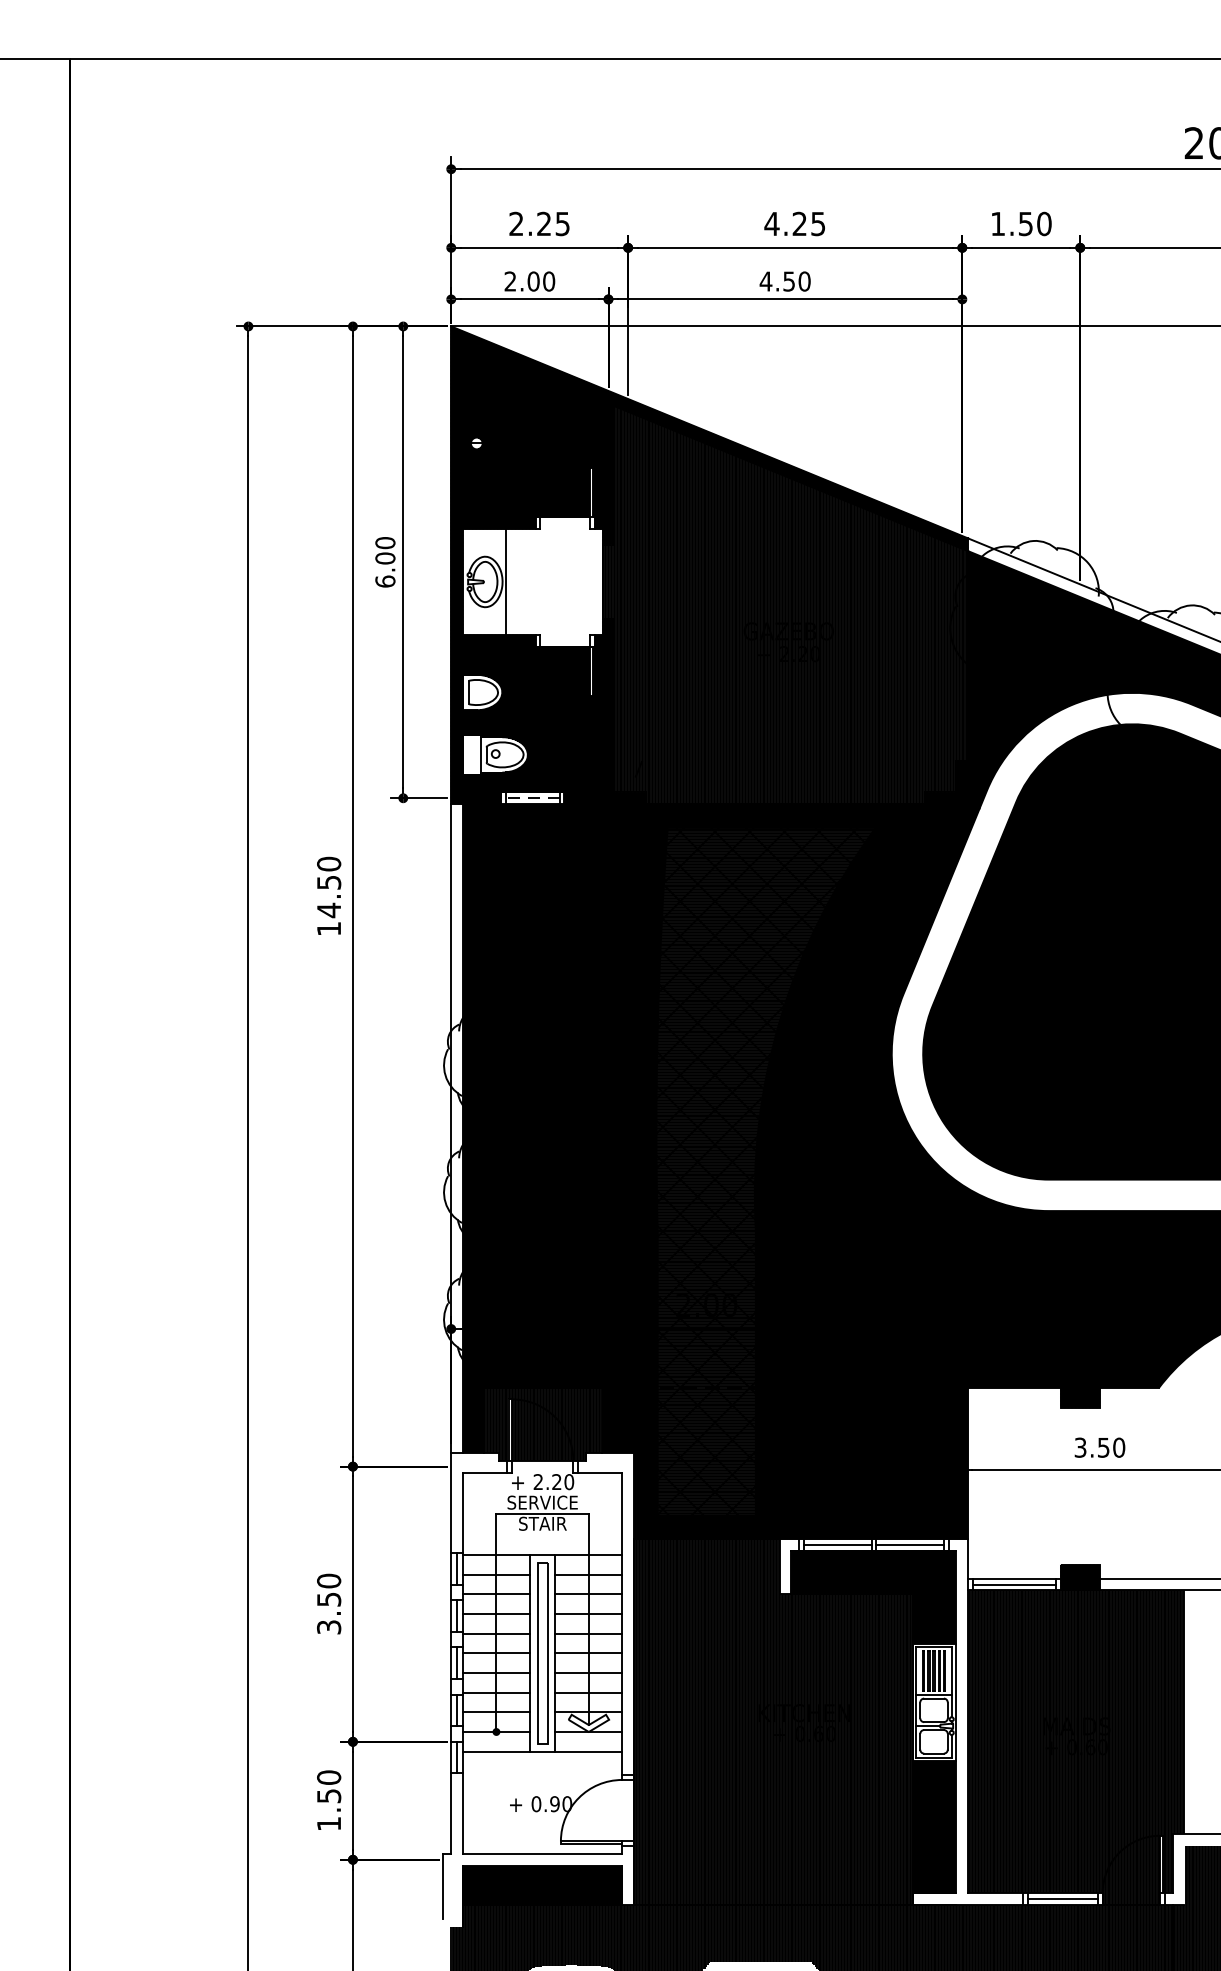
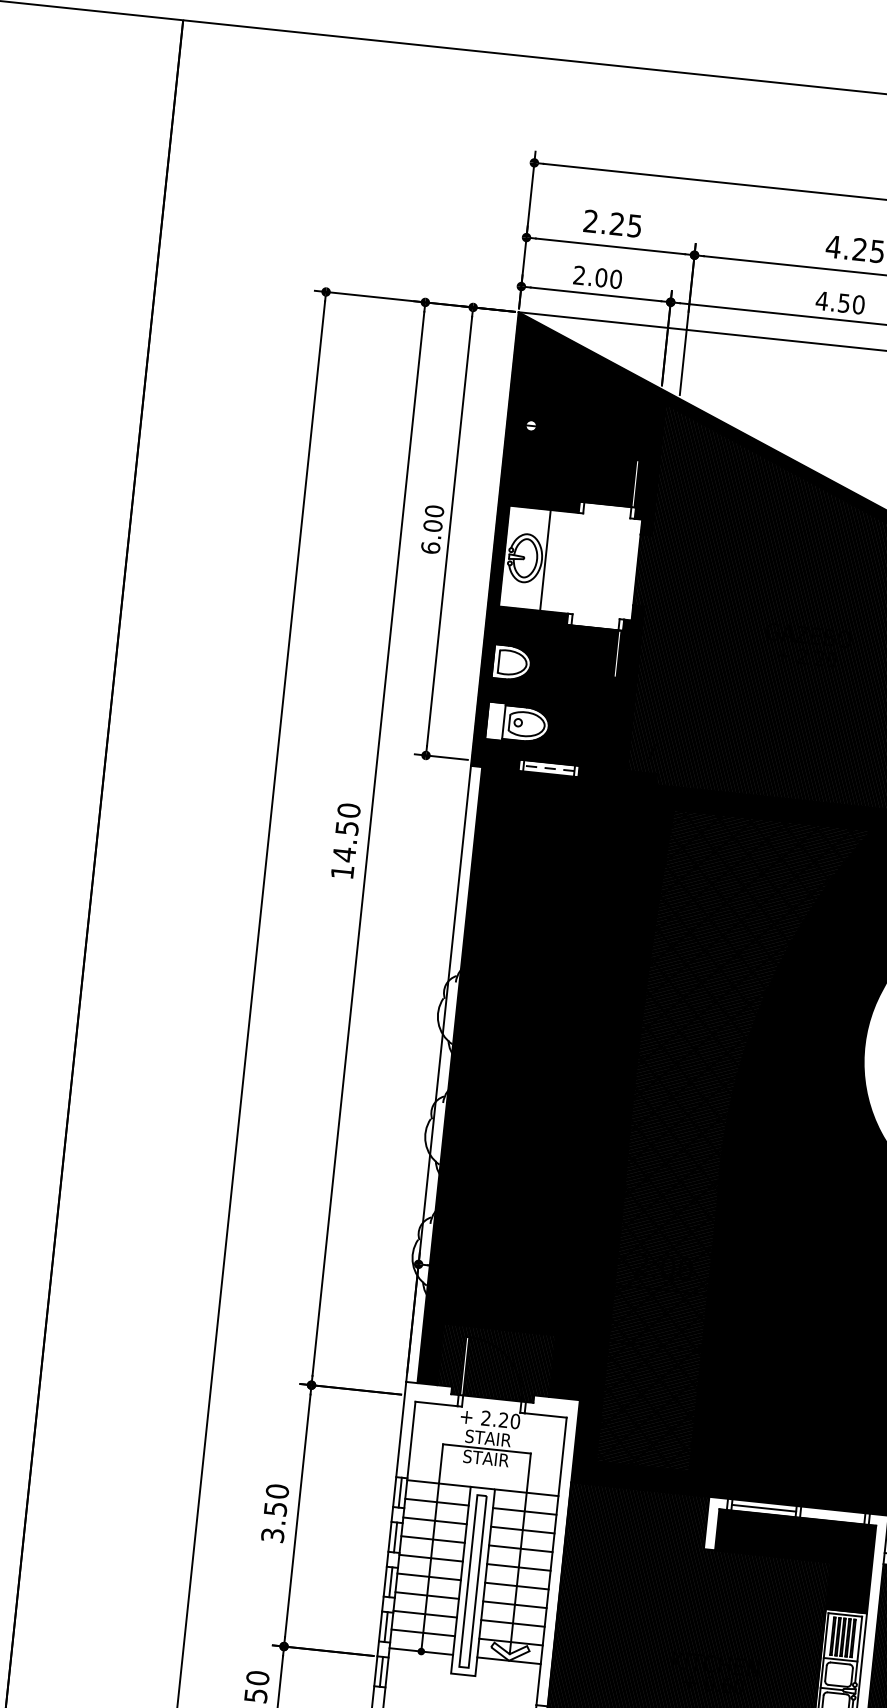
text: (542, 1502) -> (487, 1438), SERVICE -> STAIR
line: (909, 1545) -> (832, 1515), removed
line: (496, 1751) -> (419, 1670), removed
line: (588, 1751) -> (506, 1679), removed

